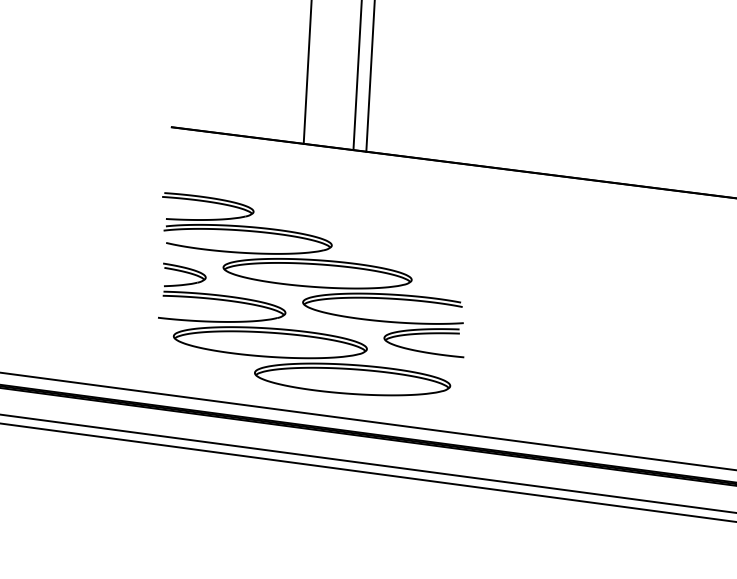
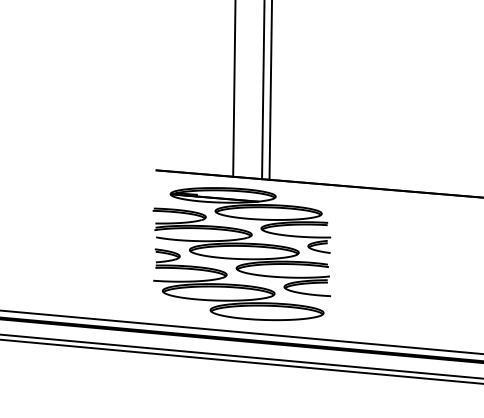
part: (330, 220) -> (250, 220), added

